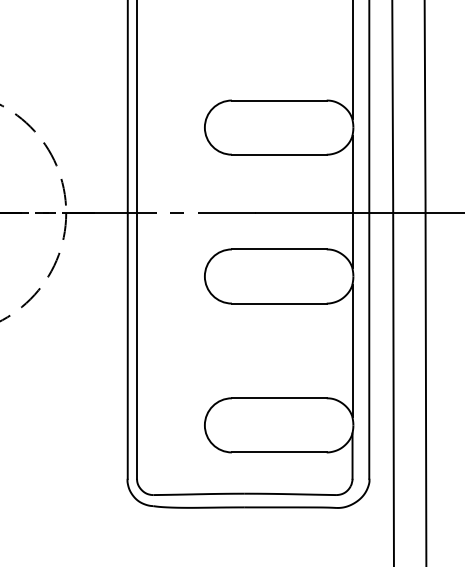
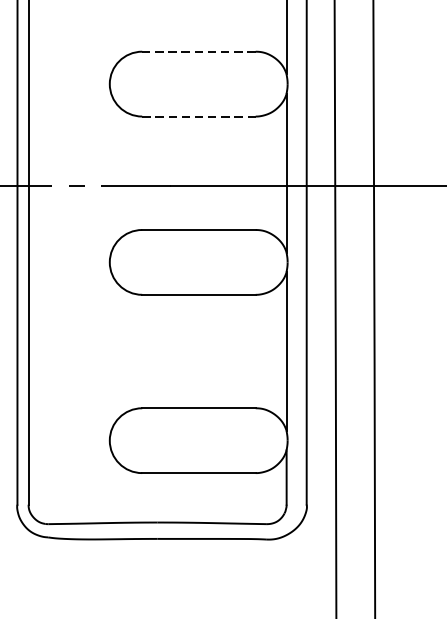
line: (278, 100) -> (197, 51), solid -> dashed
line: (279, 154) -> (199, 116), solid -> dashed

